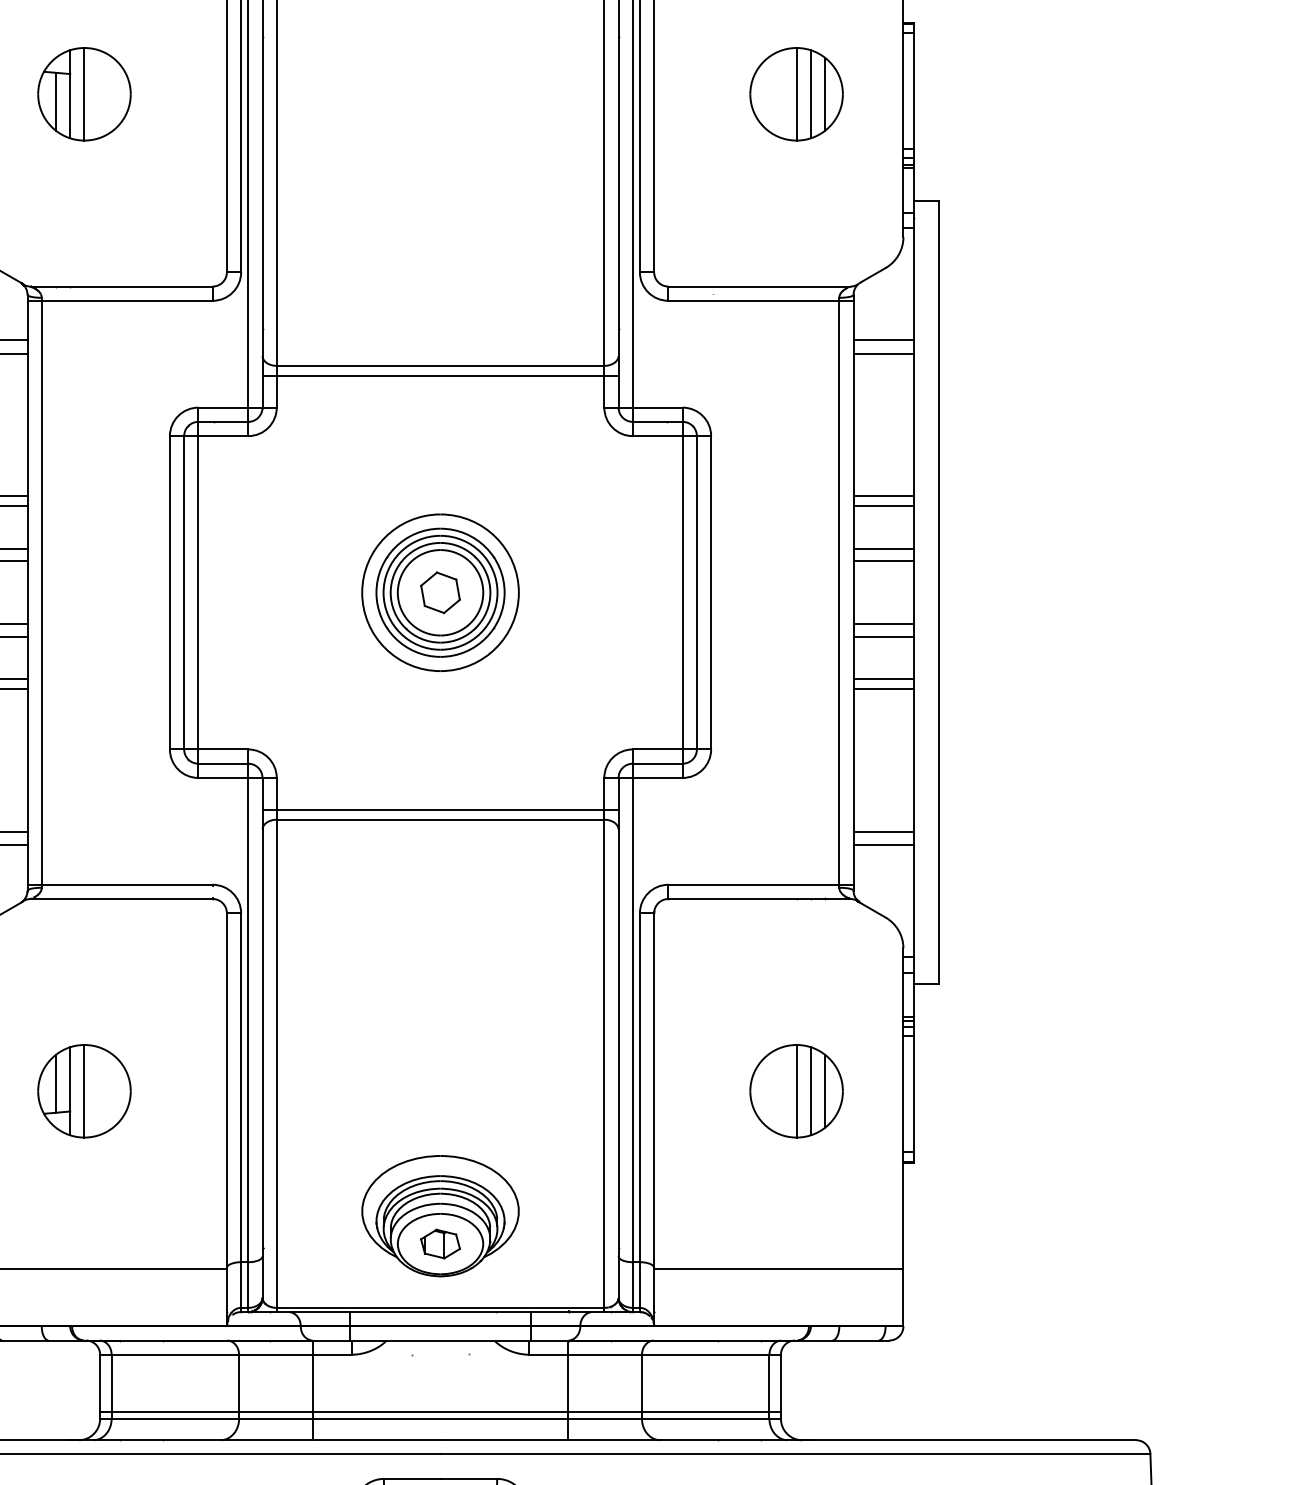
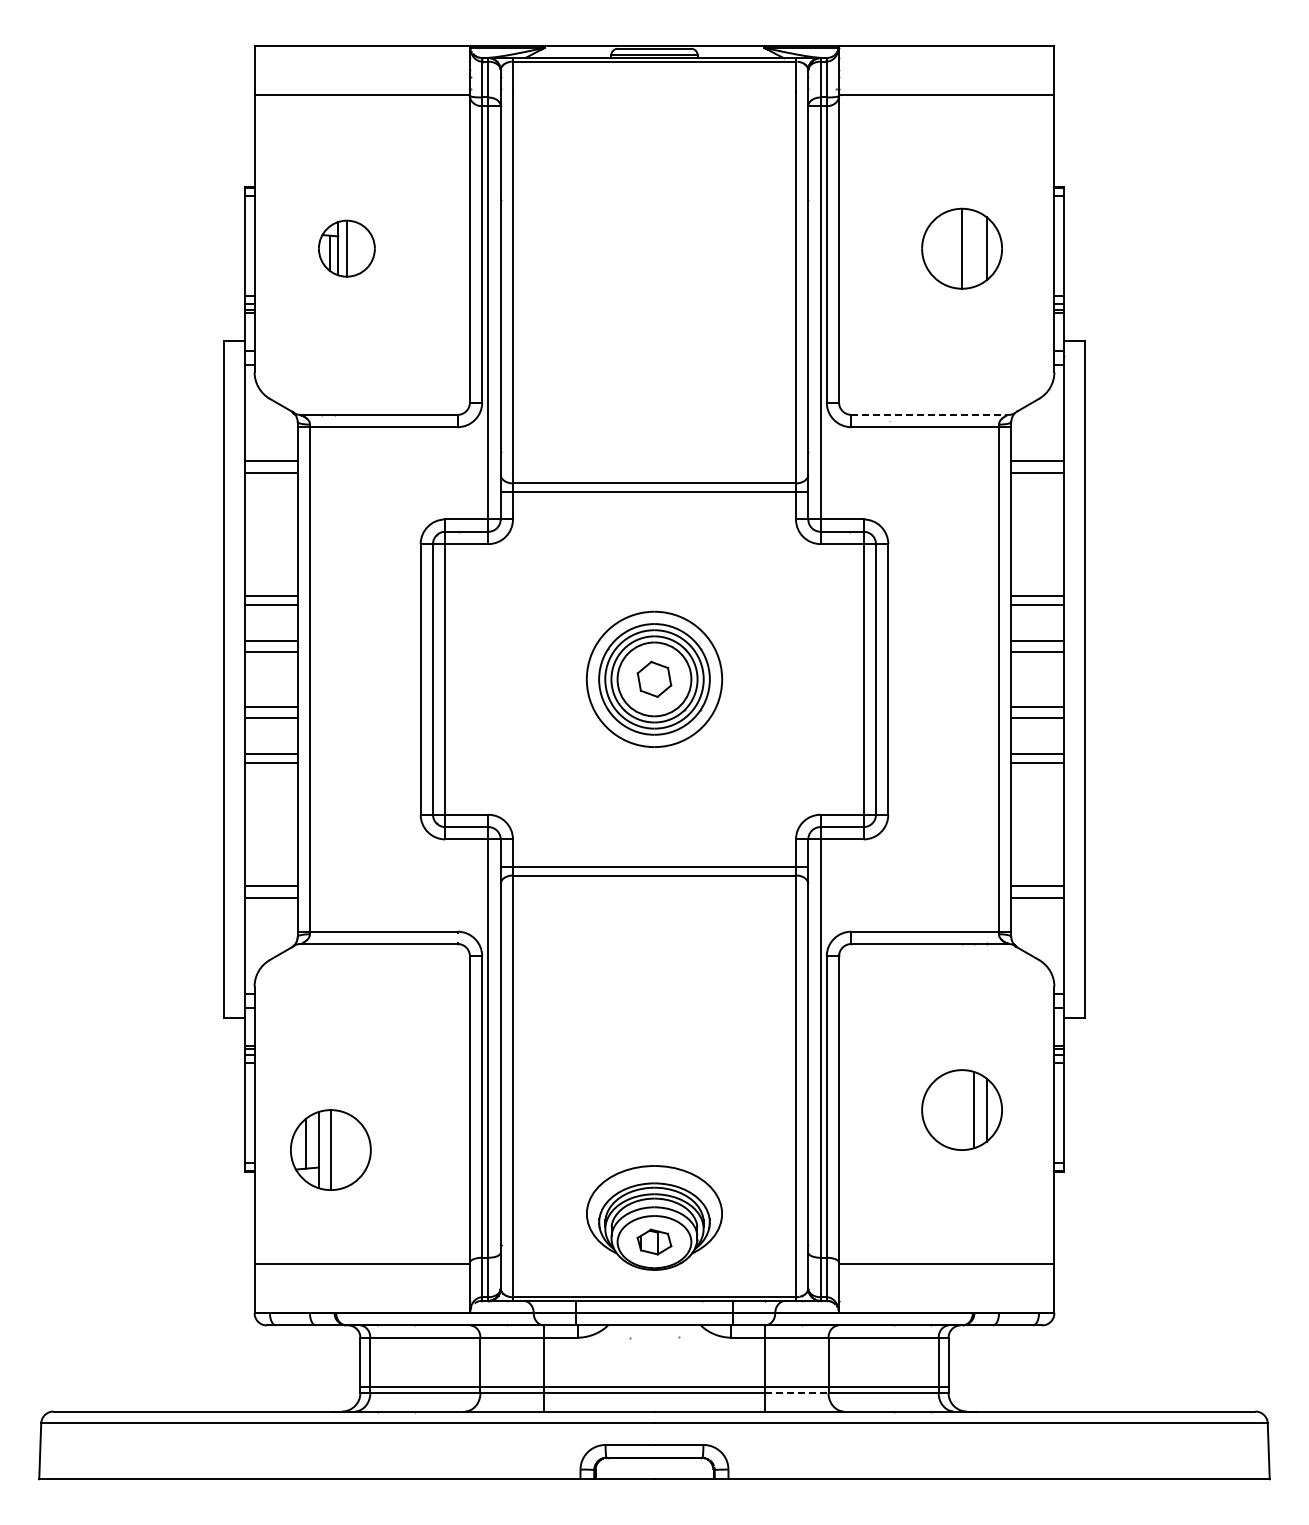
part: (84, 93) -> (346, 248), size x0.7
line: (810, 93) -> (974, 248), removed
line: (758, 286) -> (929, 414), solid -> dashed
part: (84, 1090) -> (330, 1149), moved
line: (797, 1091) -> (962, 1110), removed
line: (604, 1419) -> (796, 1393), solid -> dashed

